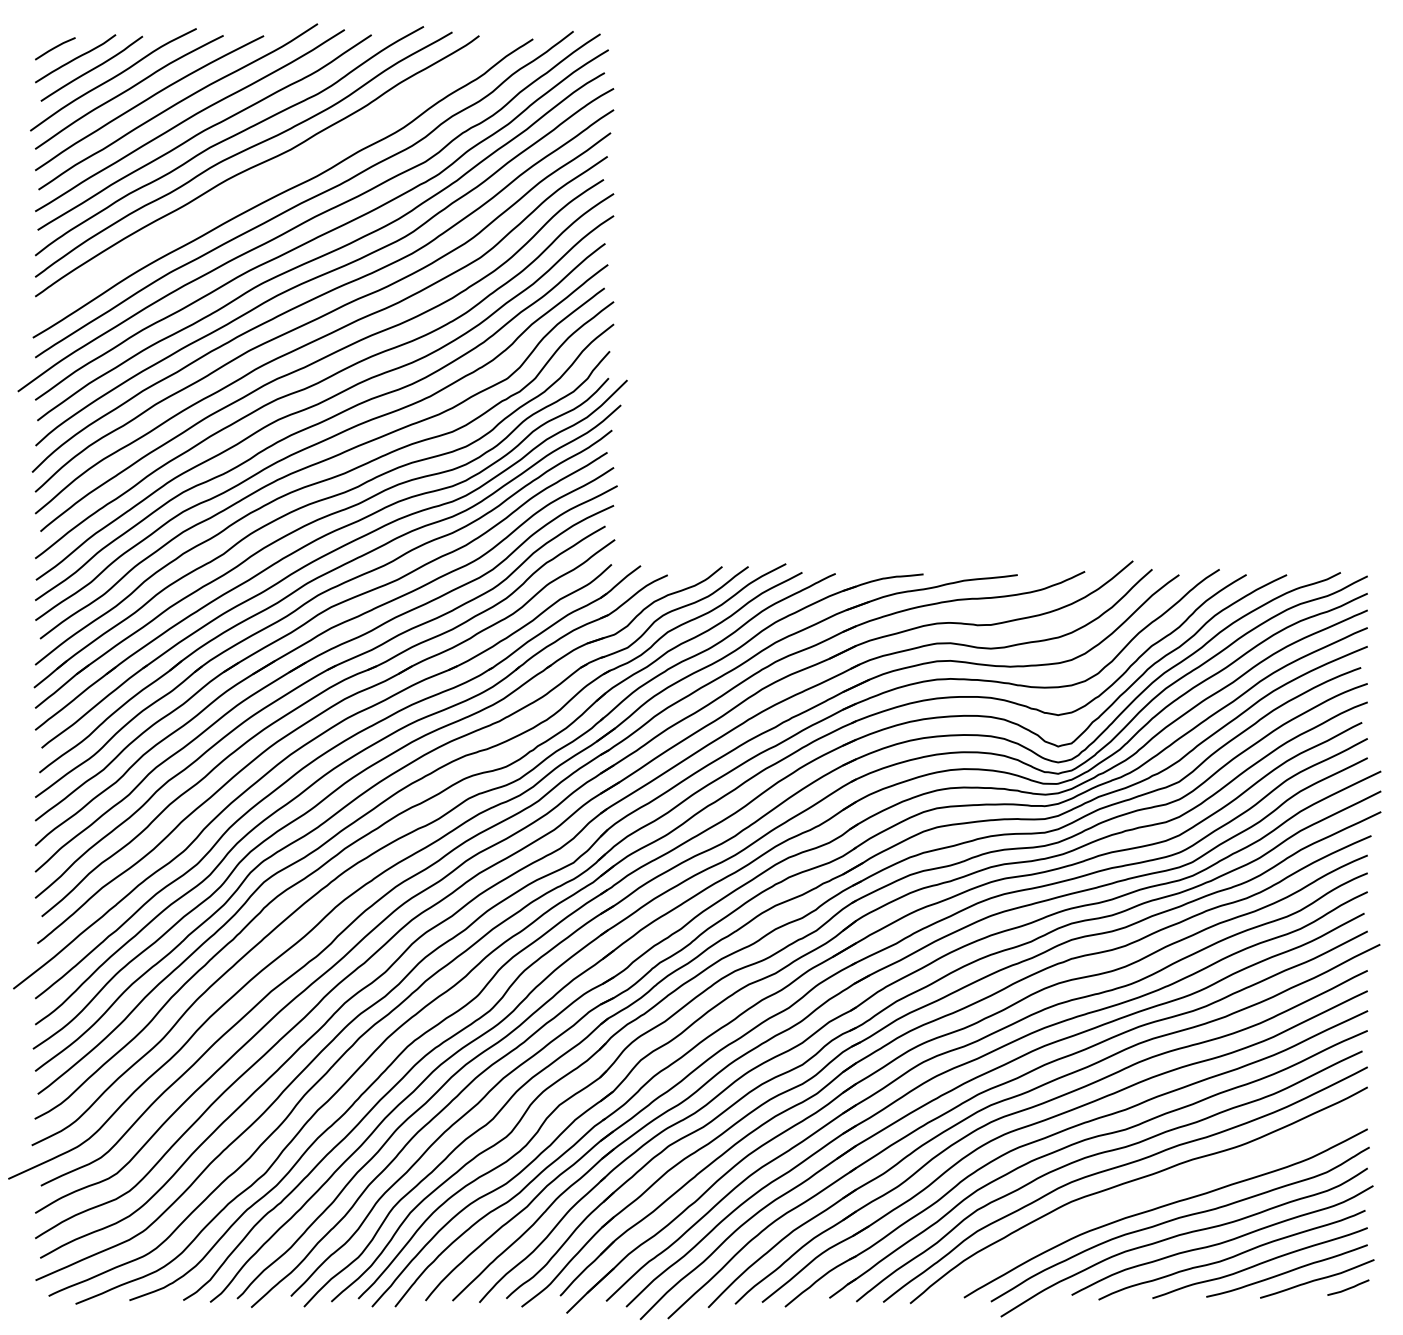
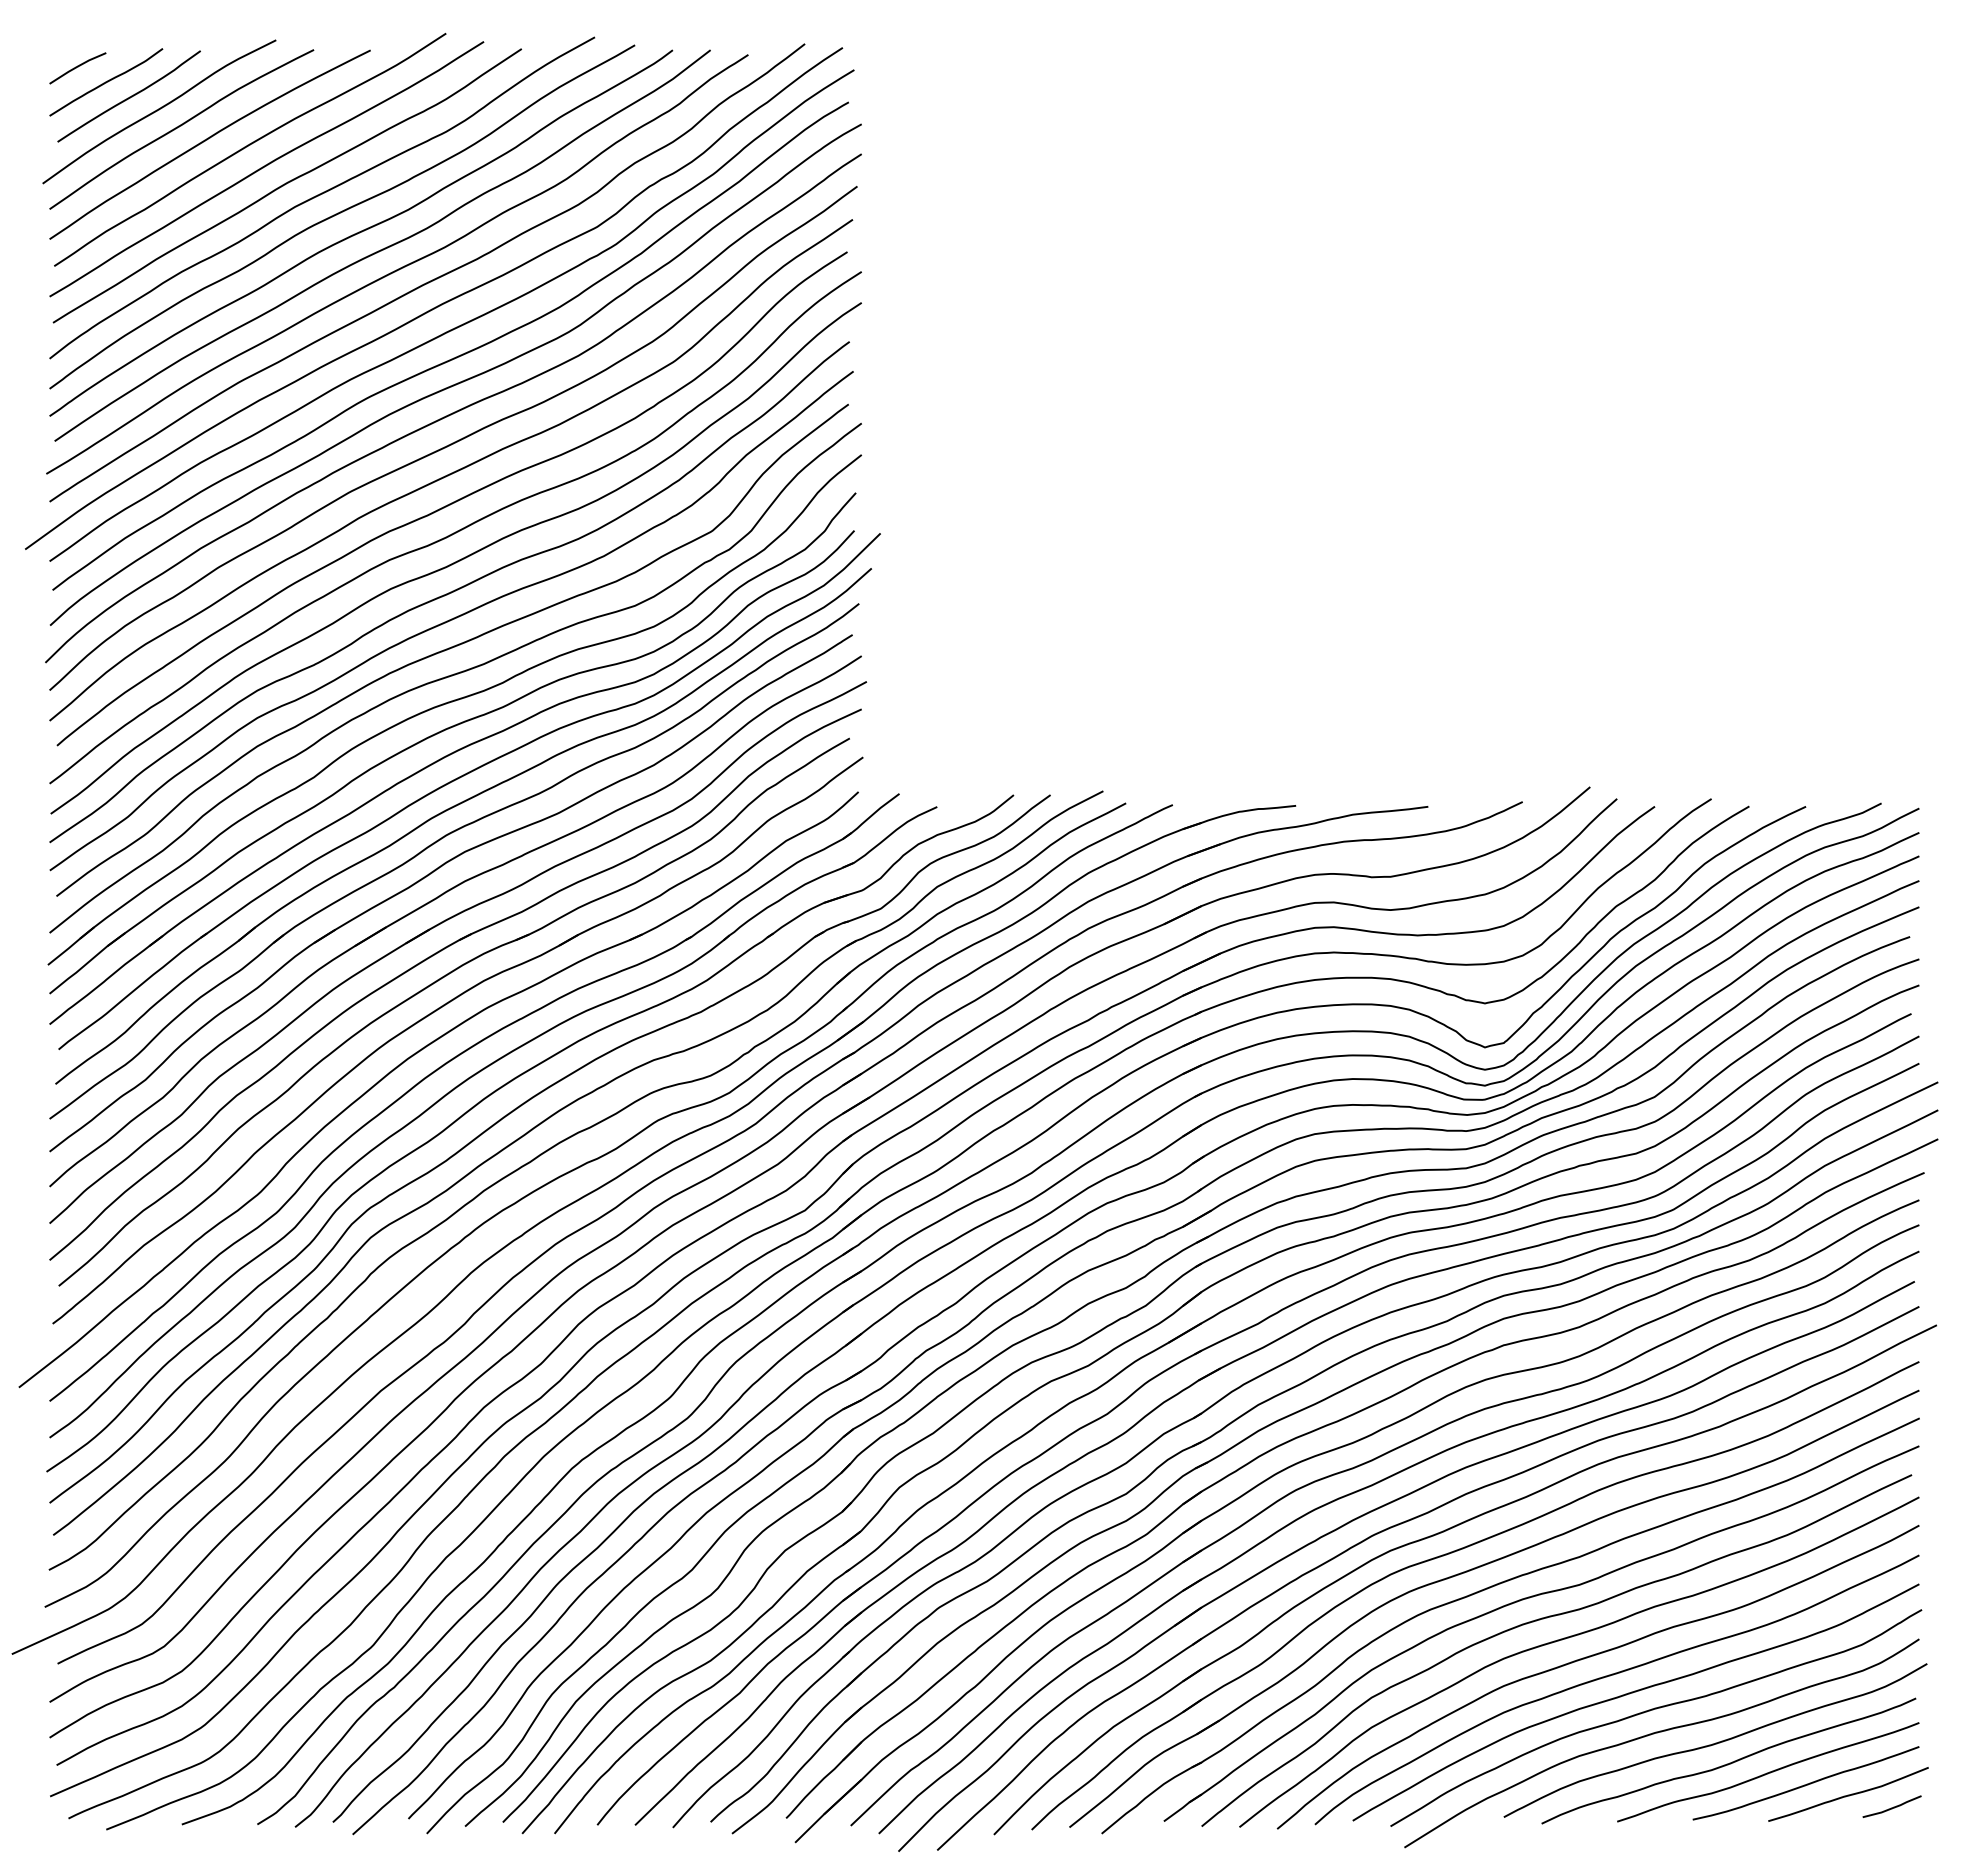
curve: (273, 176) -> (384, 247), added
curve: (1149, 1194) -> (1613, 1675), added

